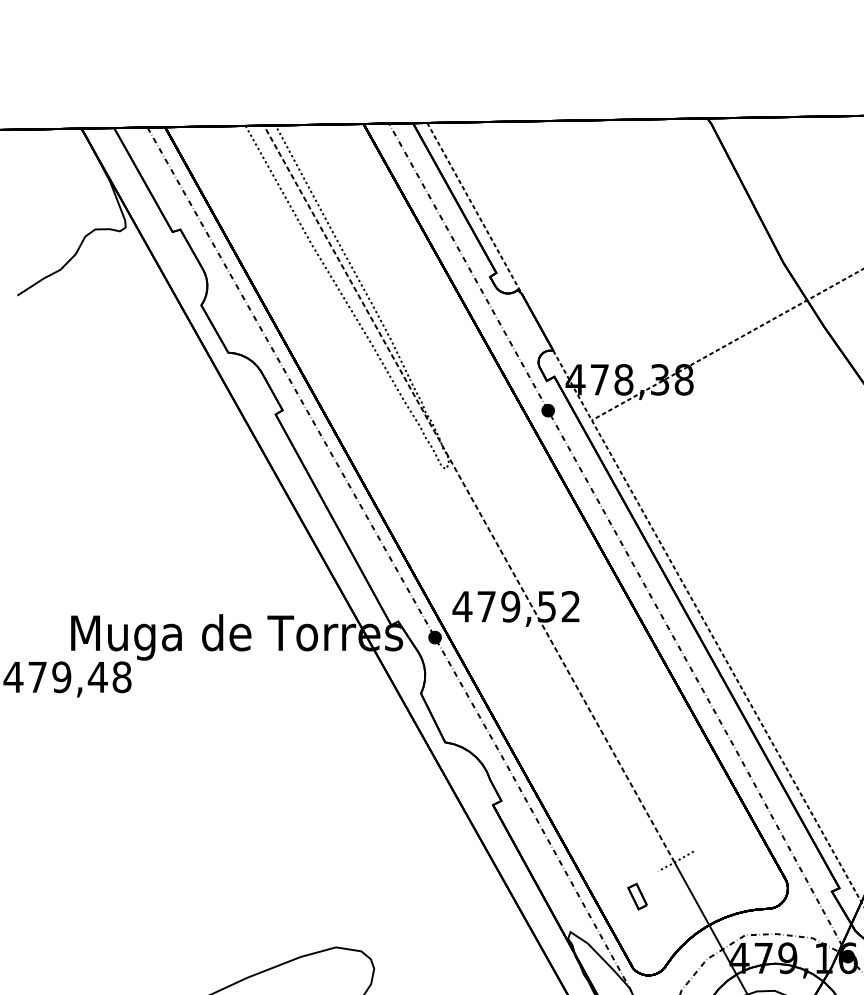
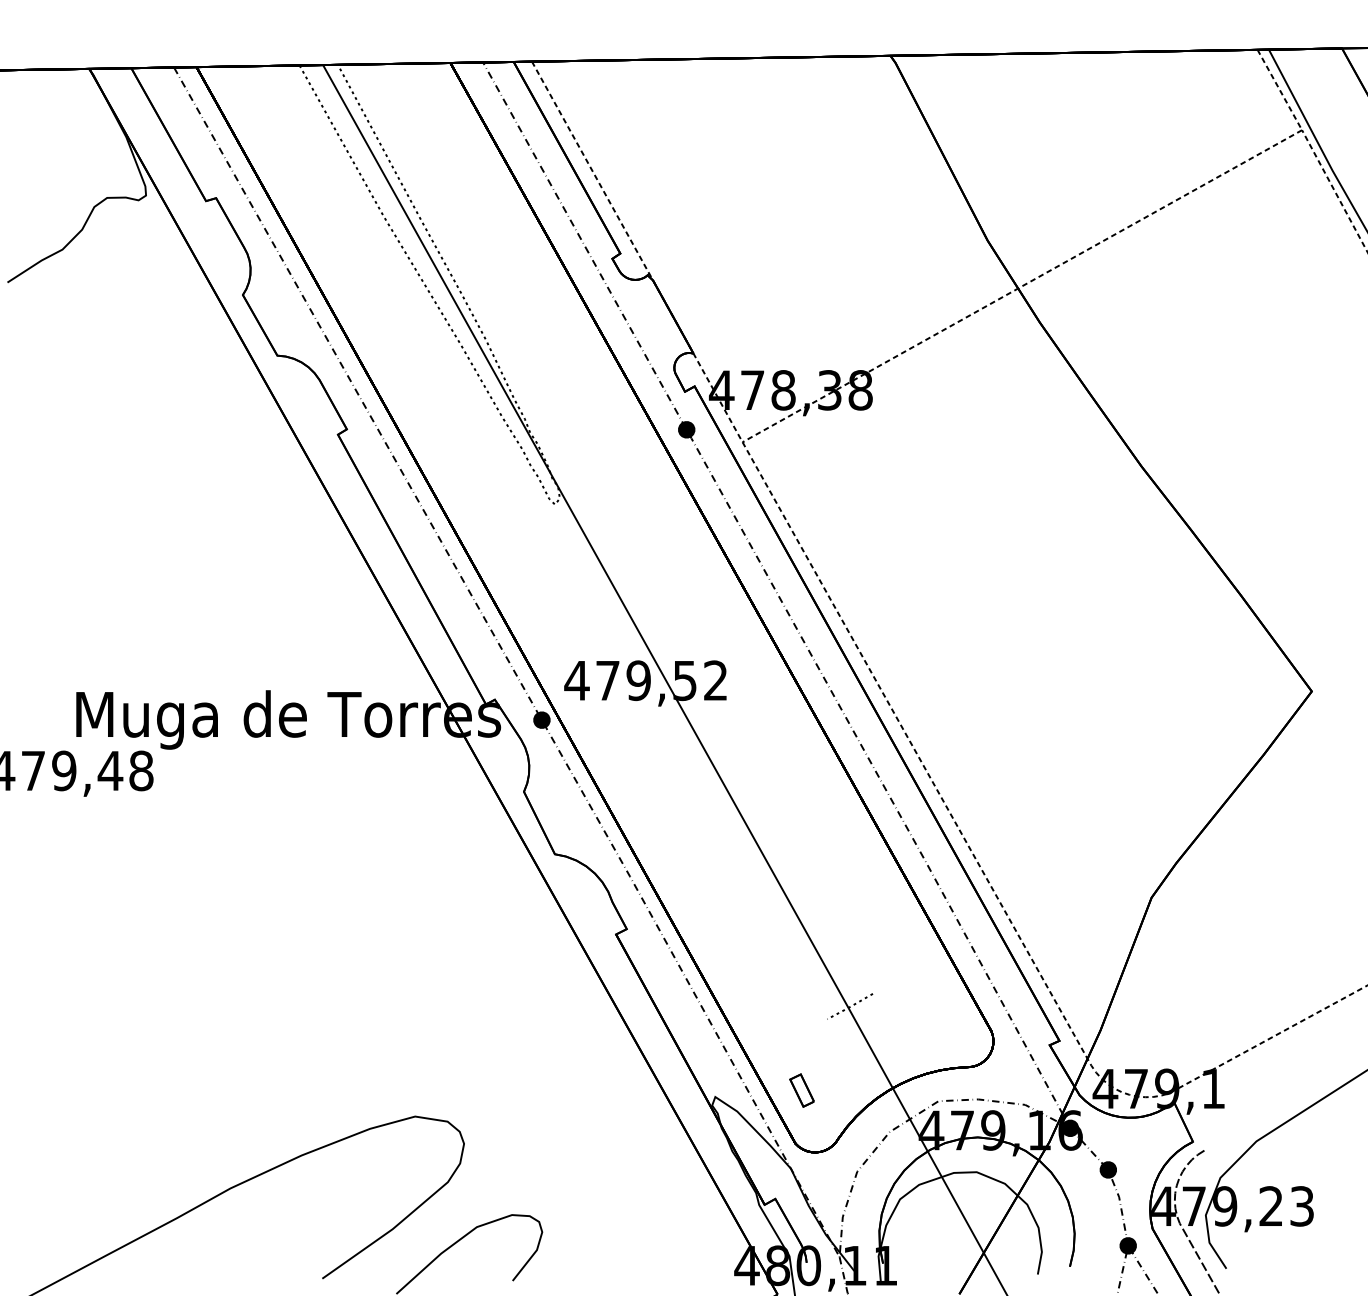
line: (469, 494) -> (585, 536), dashed -> solid
part: (637, 896) -> (801, 1090), moved

